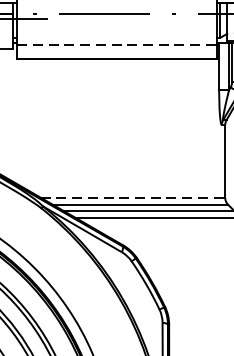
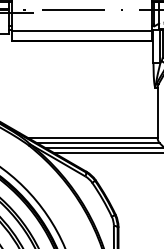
line: (117, 45) -> (82, 31), dashed -> solid
line: (133, 198) -> (93, 138), dashed -> solid

